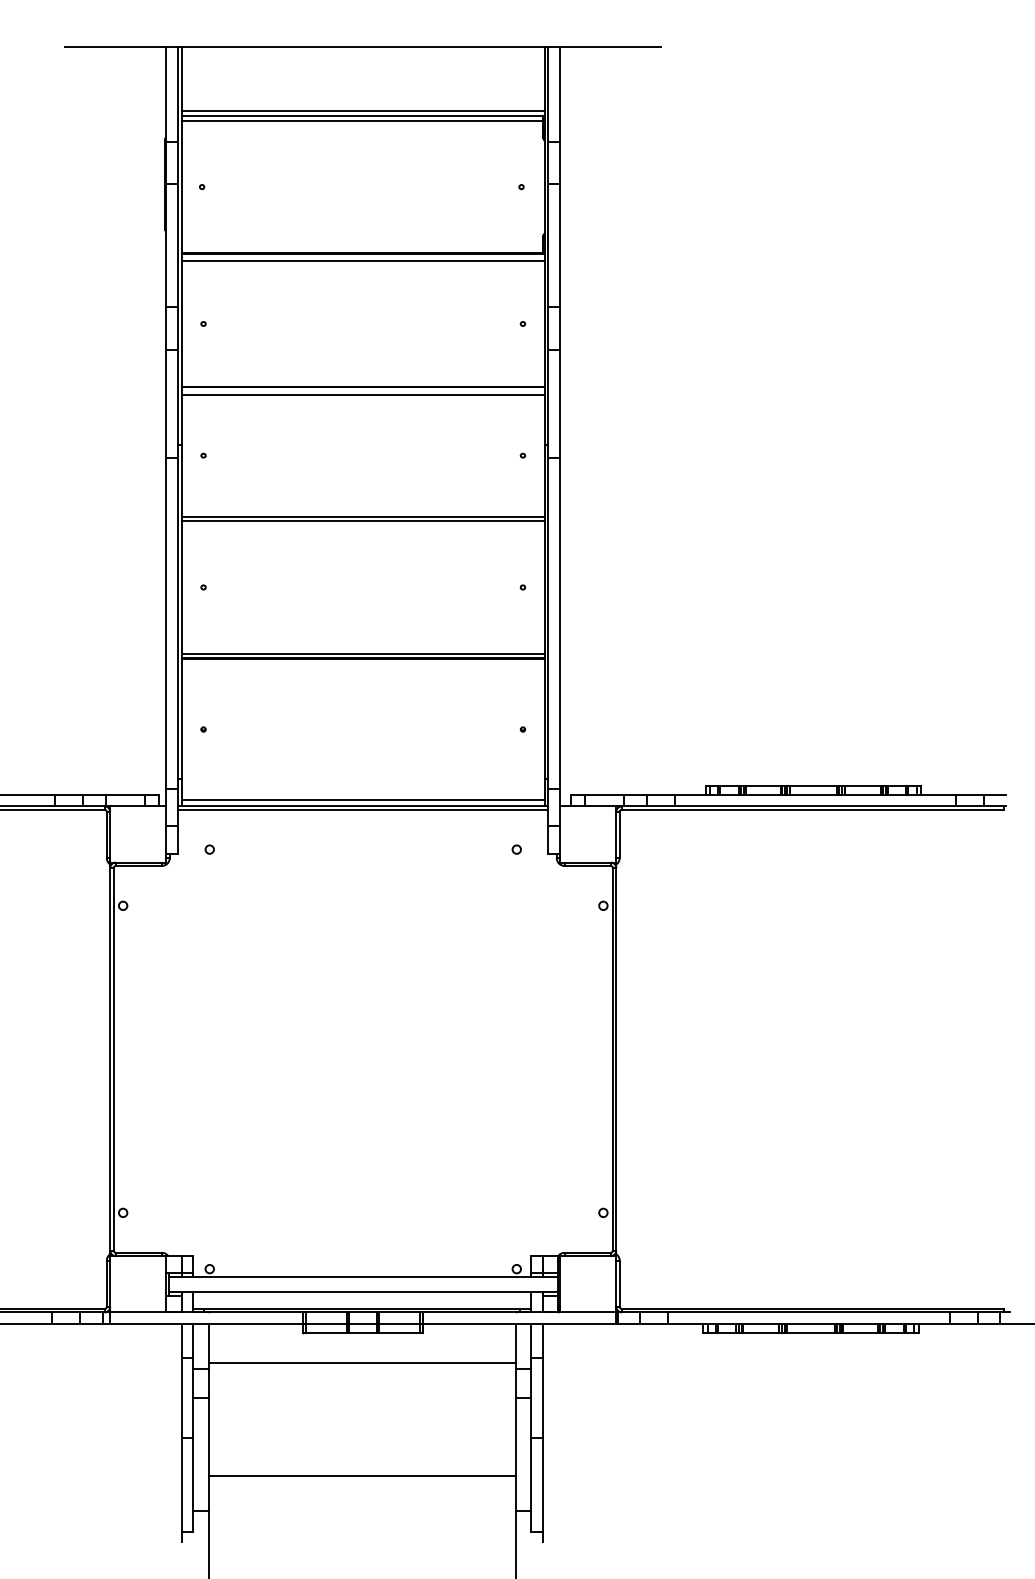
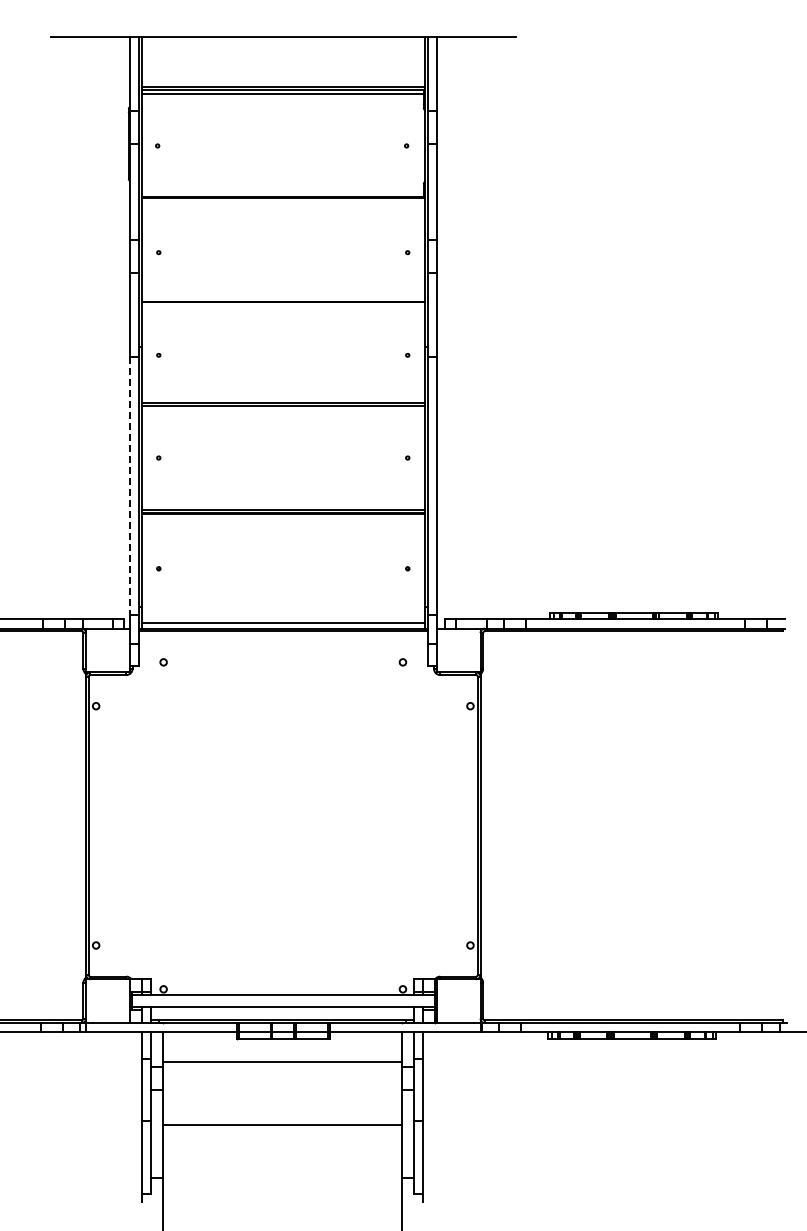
line: (362, 260) -> (282, 203), removed
line: (362, 394) -> (282, 307), removed
line: (165, 623) -> (129, 486), solid -> dashed
line: (362, 1475) -> (282, 1124), moved

